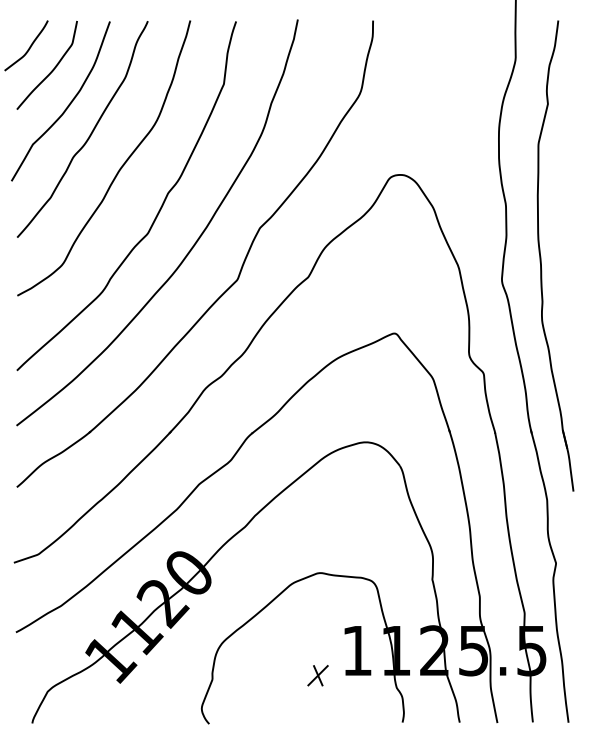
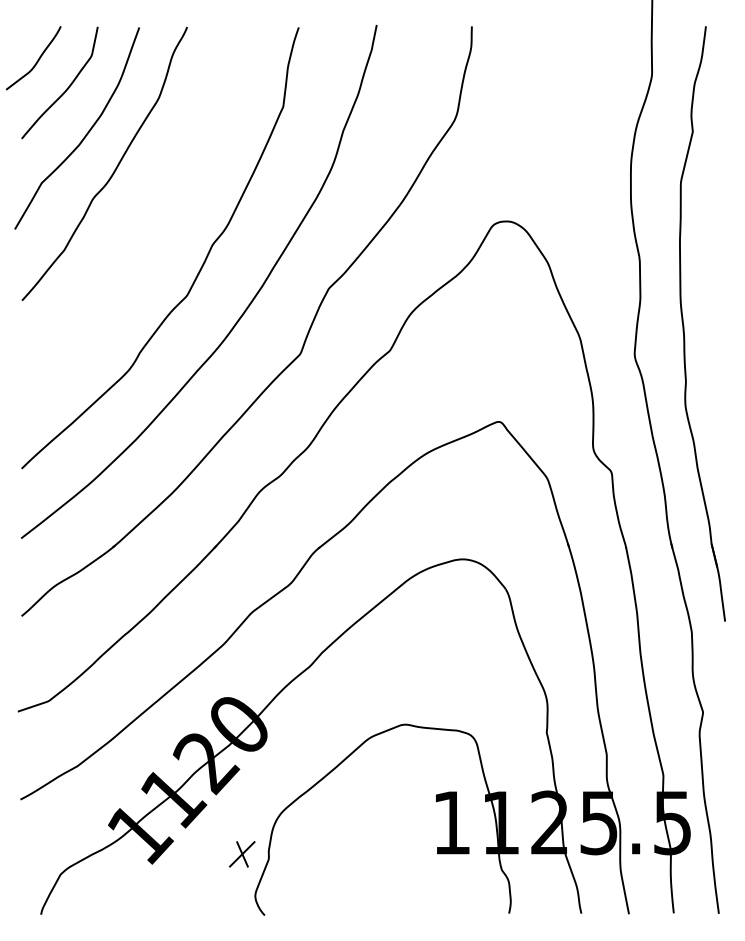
curve: (119, 168) -> (151, 213), removed
part: (318, 675) -> (242, 854), moved

